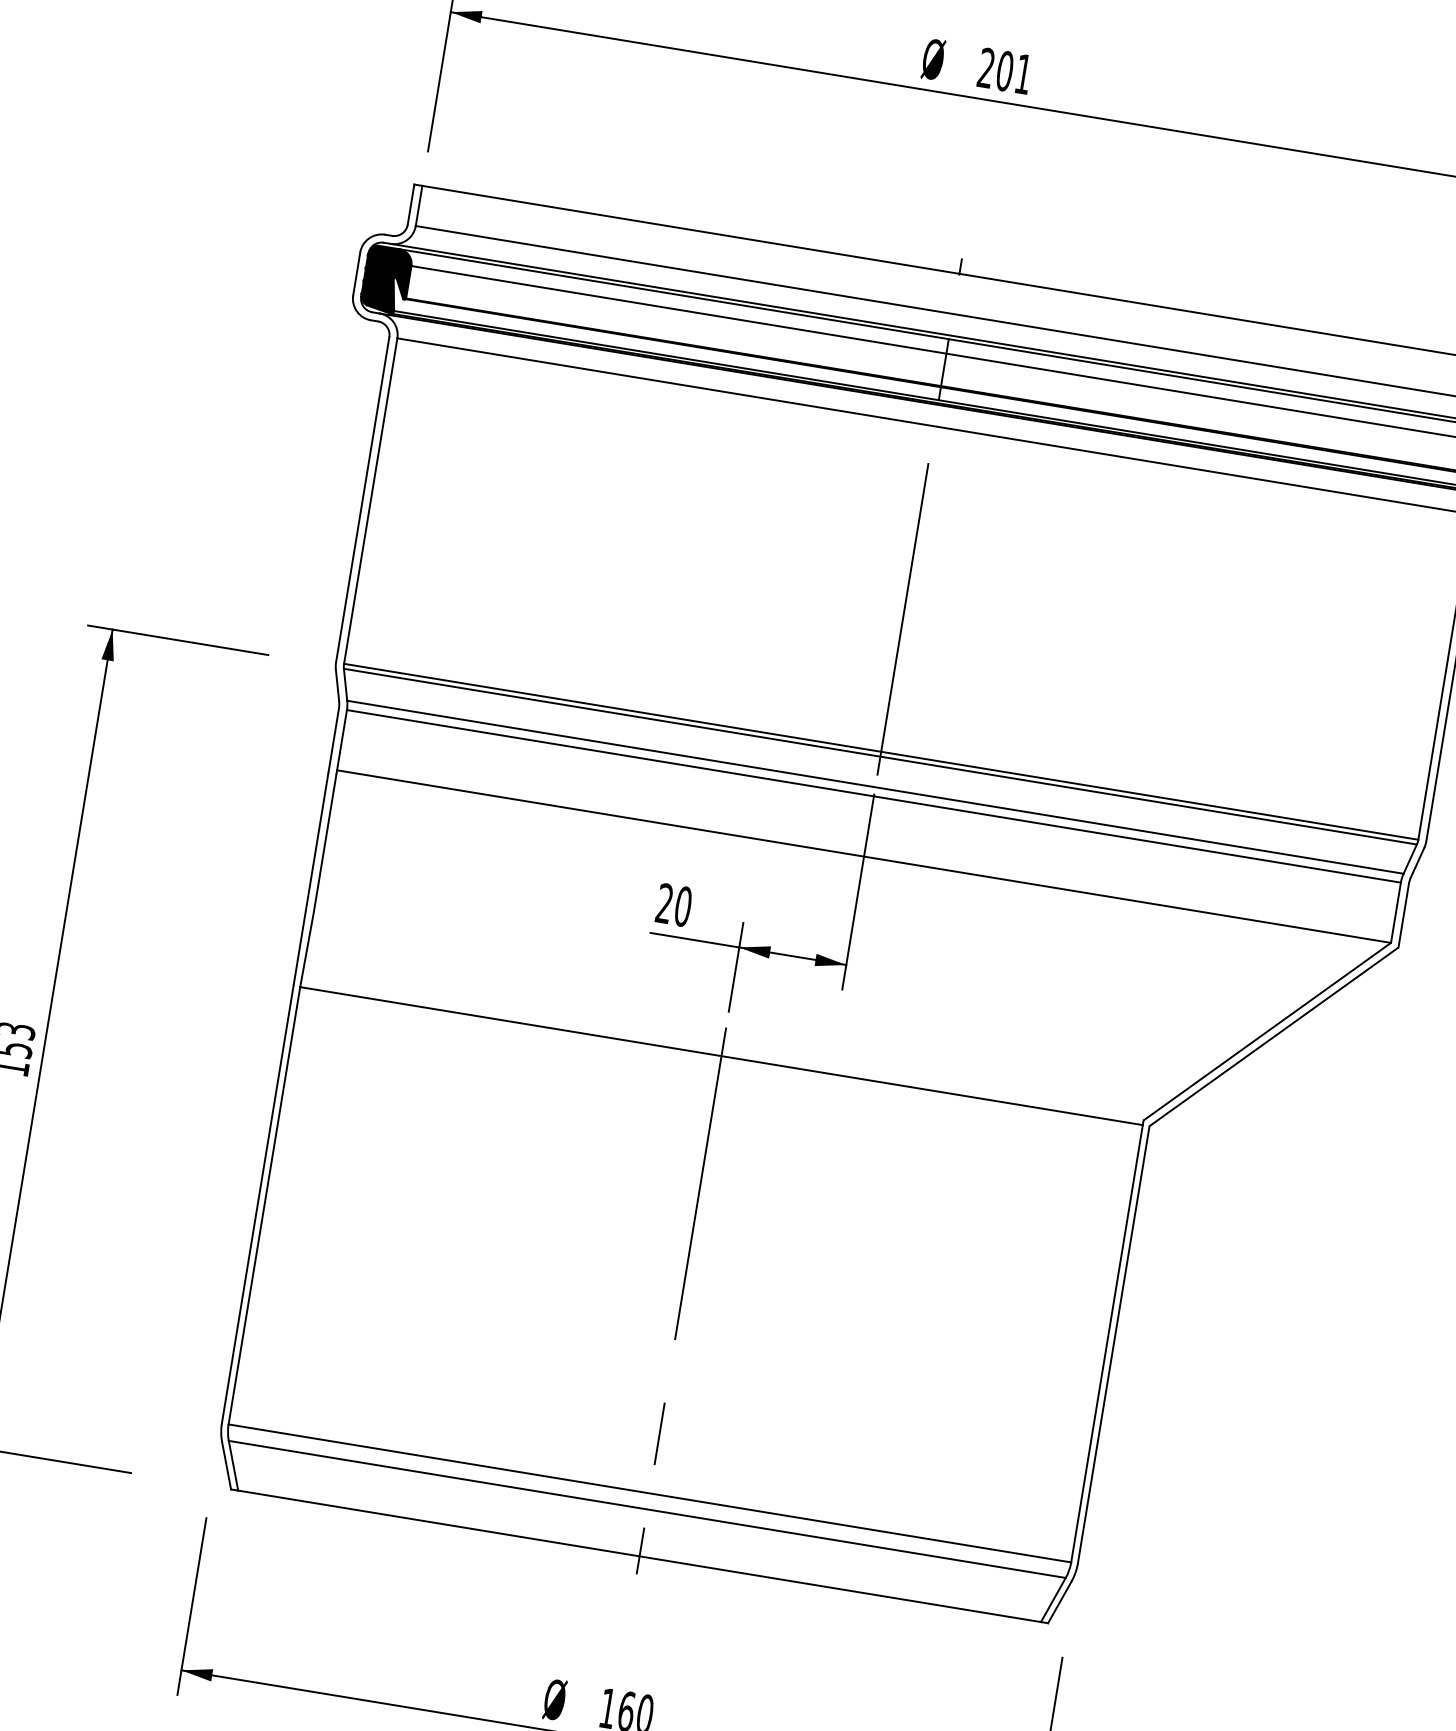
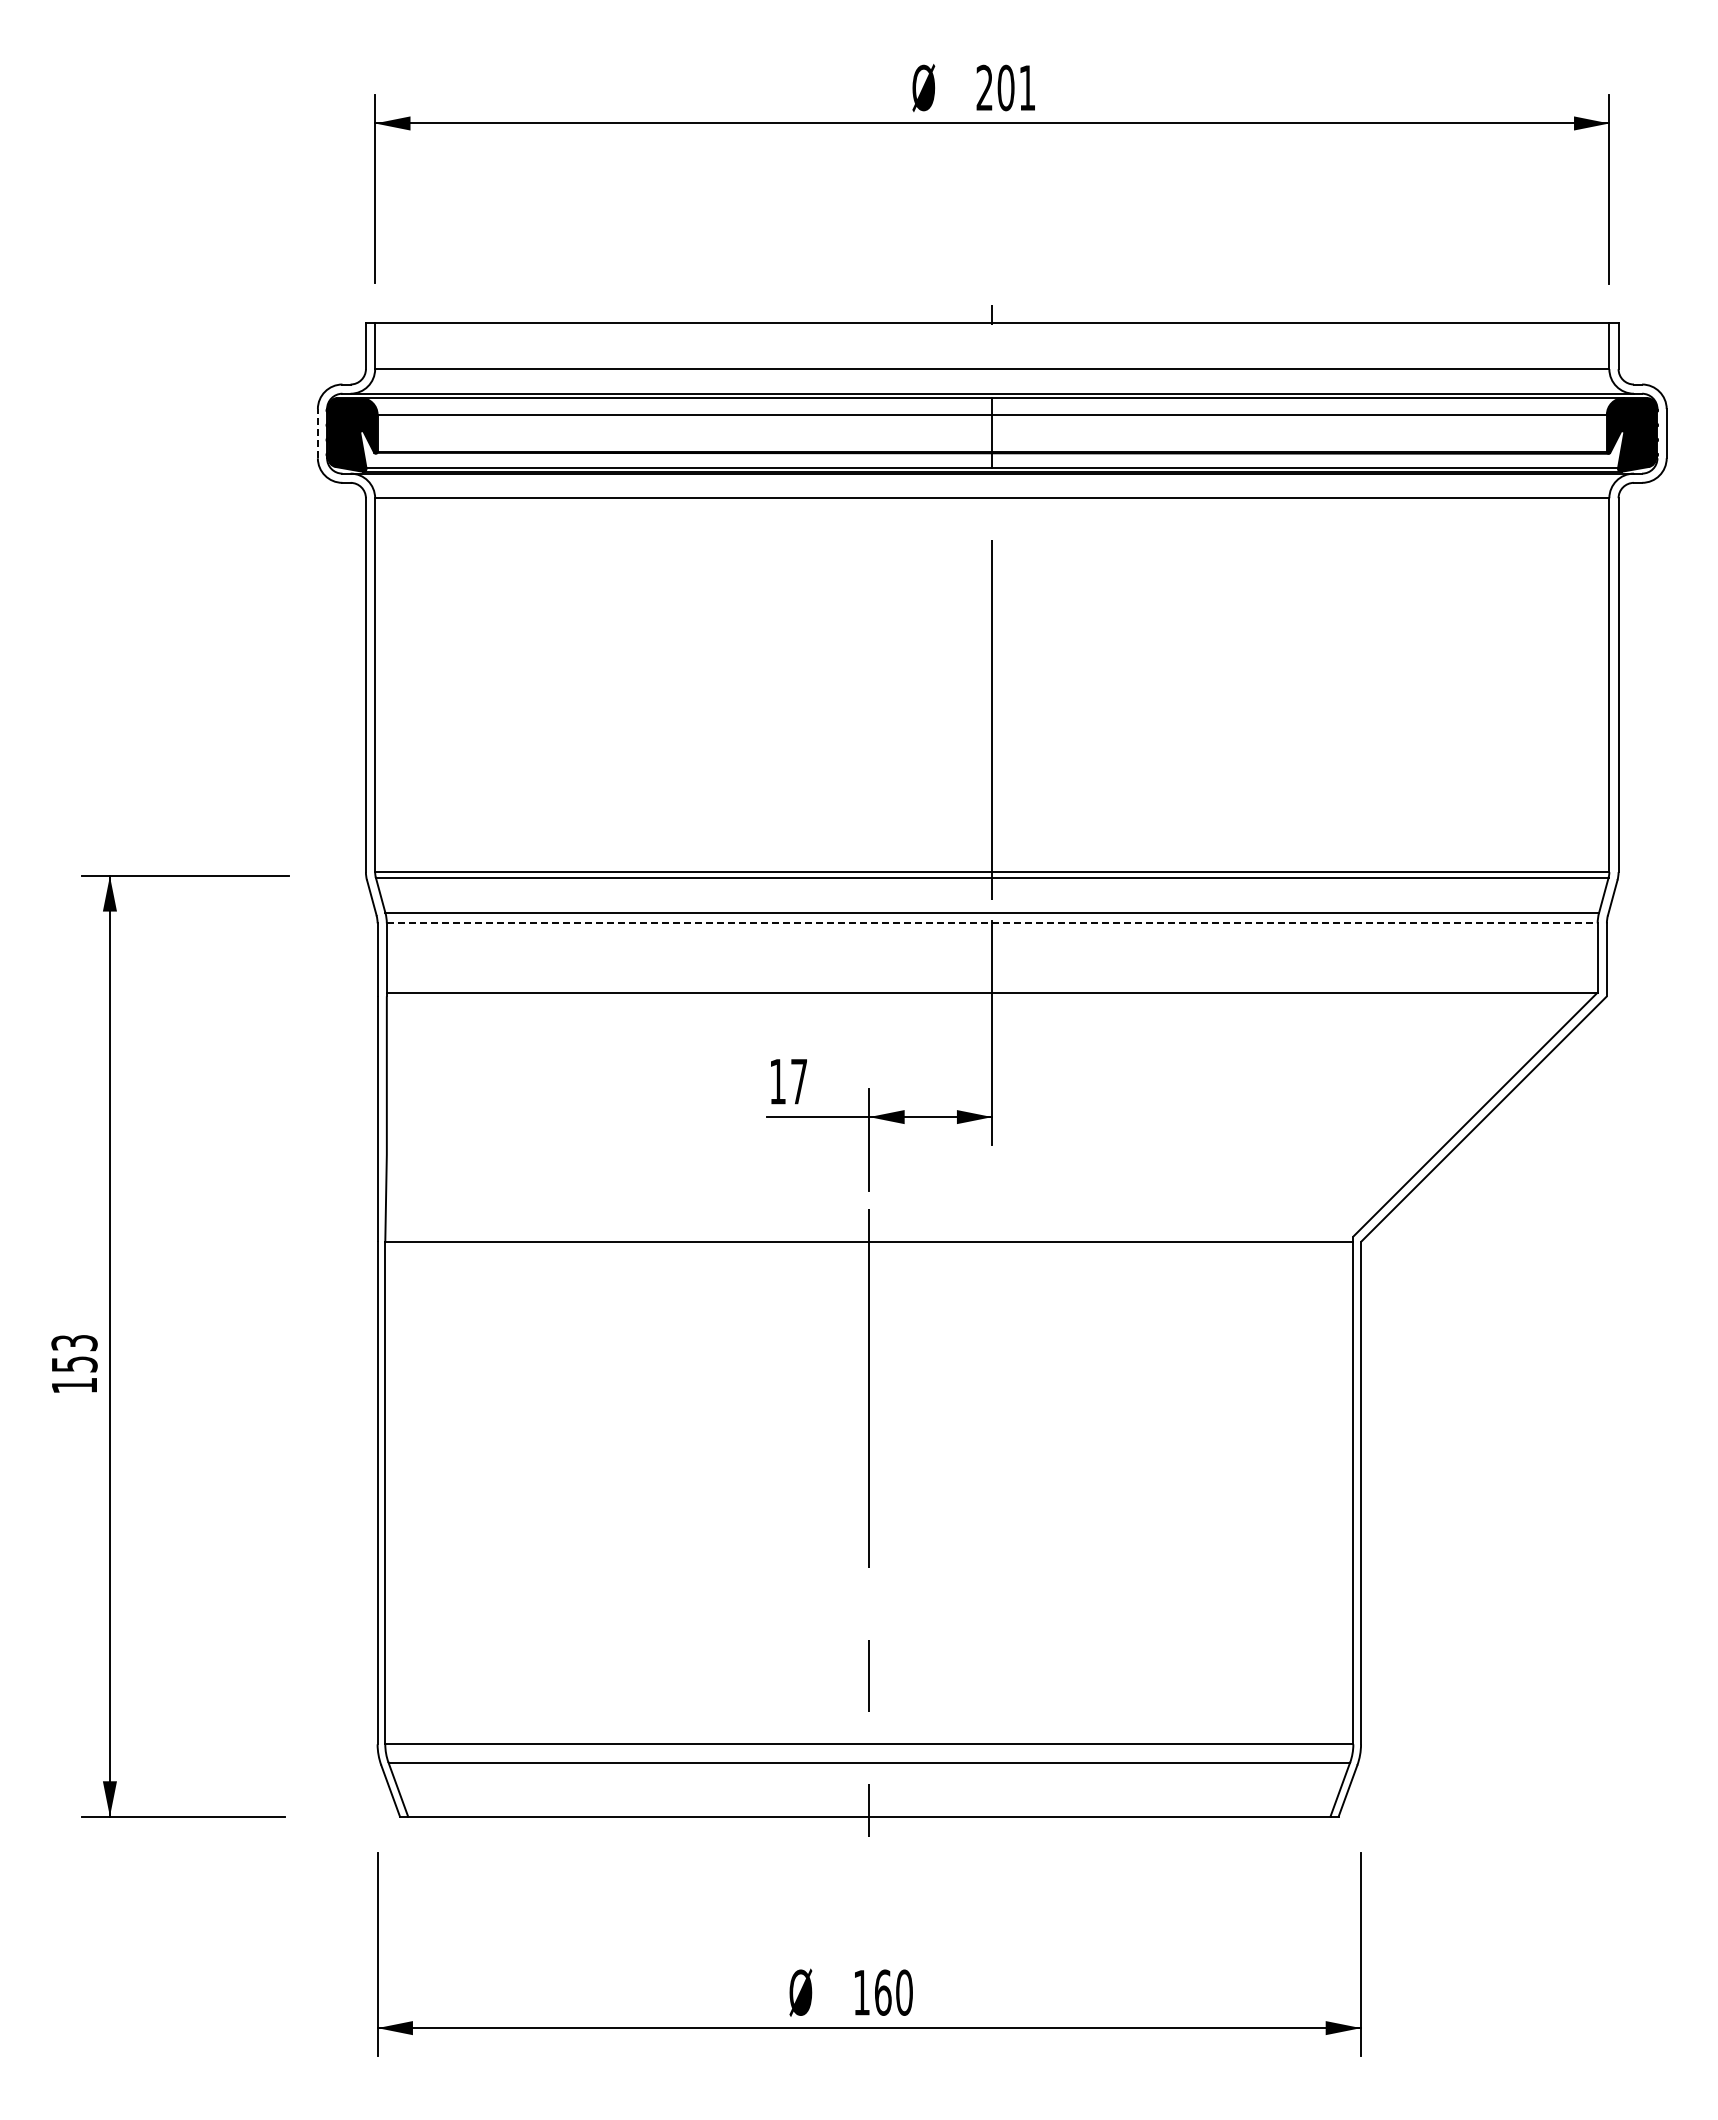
line: (356, 273) -> (317, 433), solid -> dashed
line: (874, 796) -> (992, 923), solid -> dashed
text: (674, 904) -> (788, 1081), 20 -> 17

